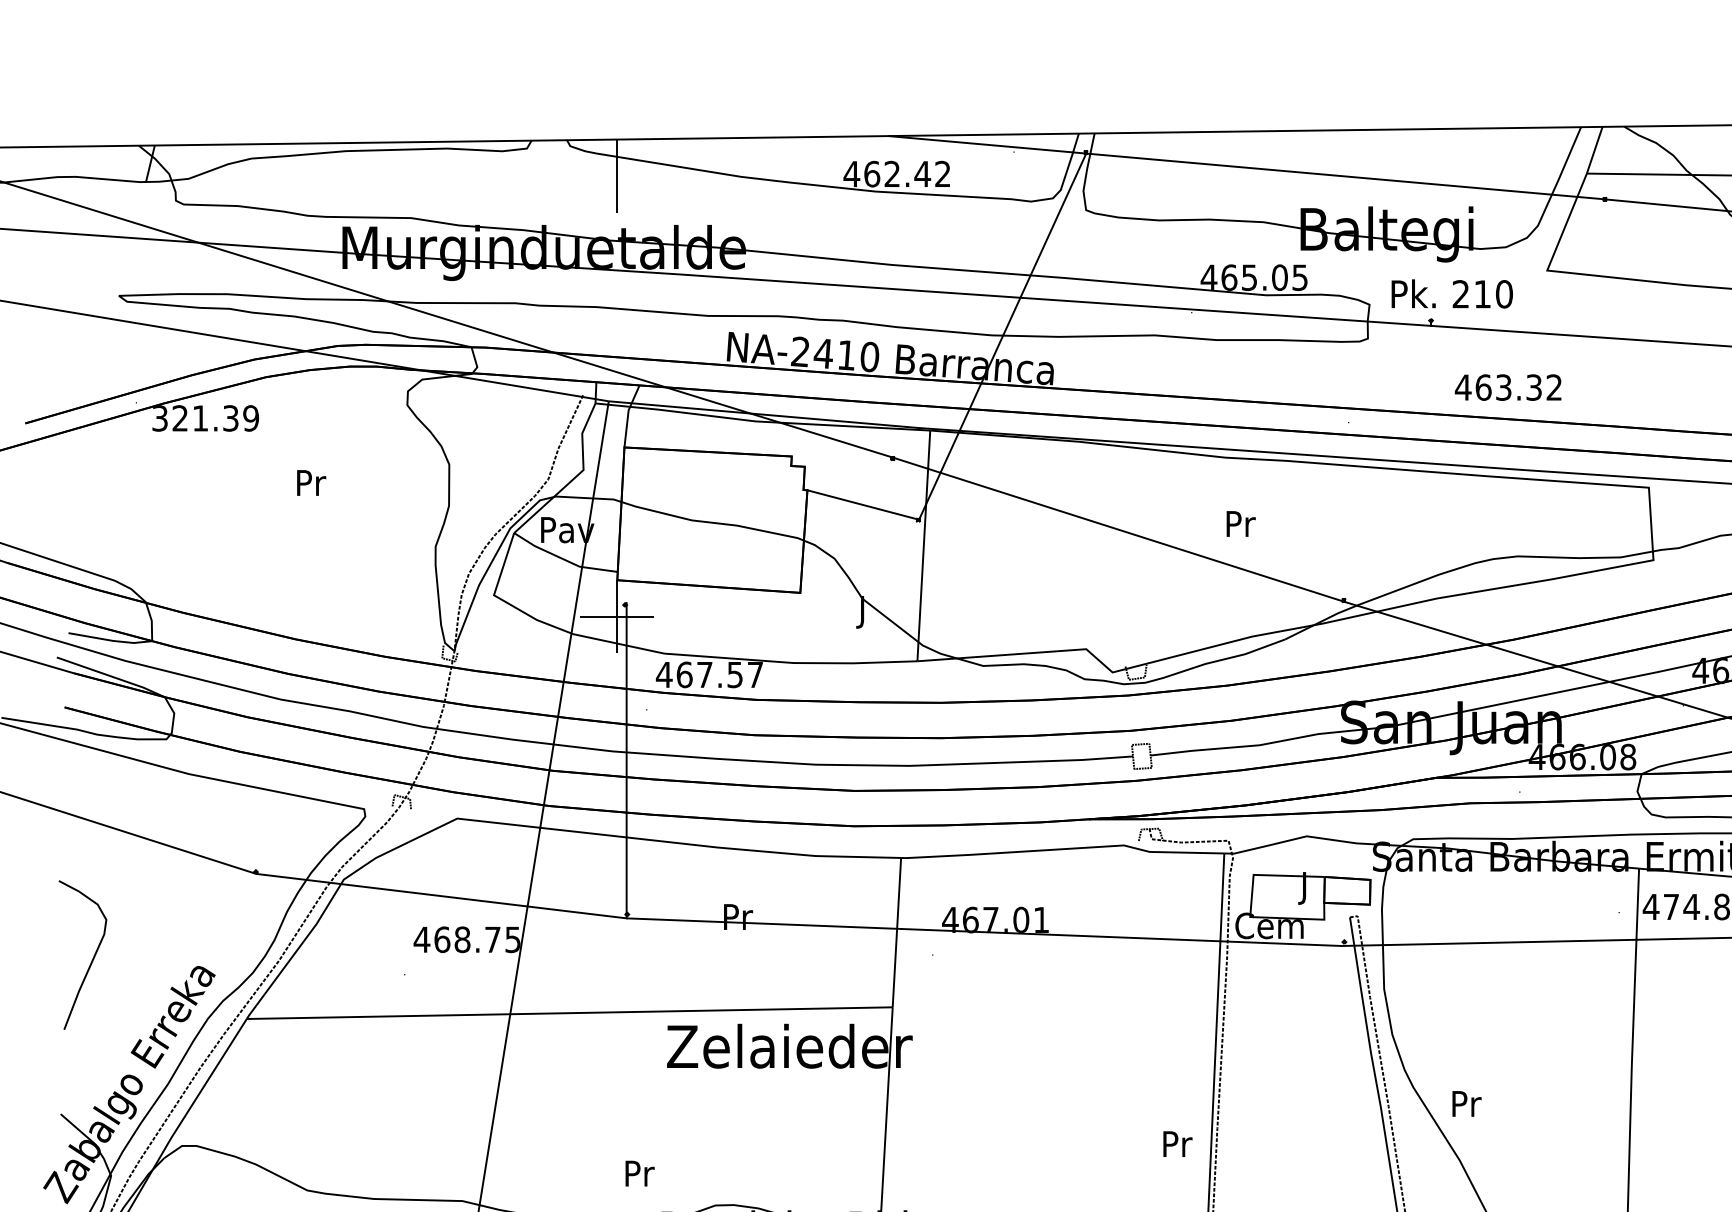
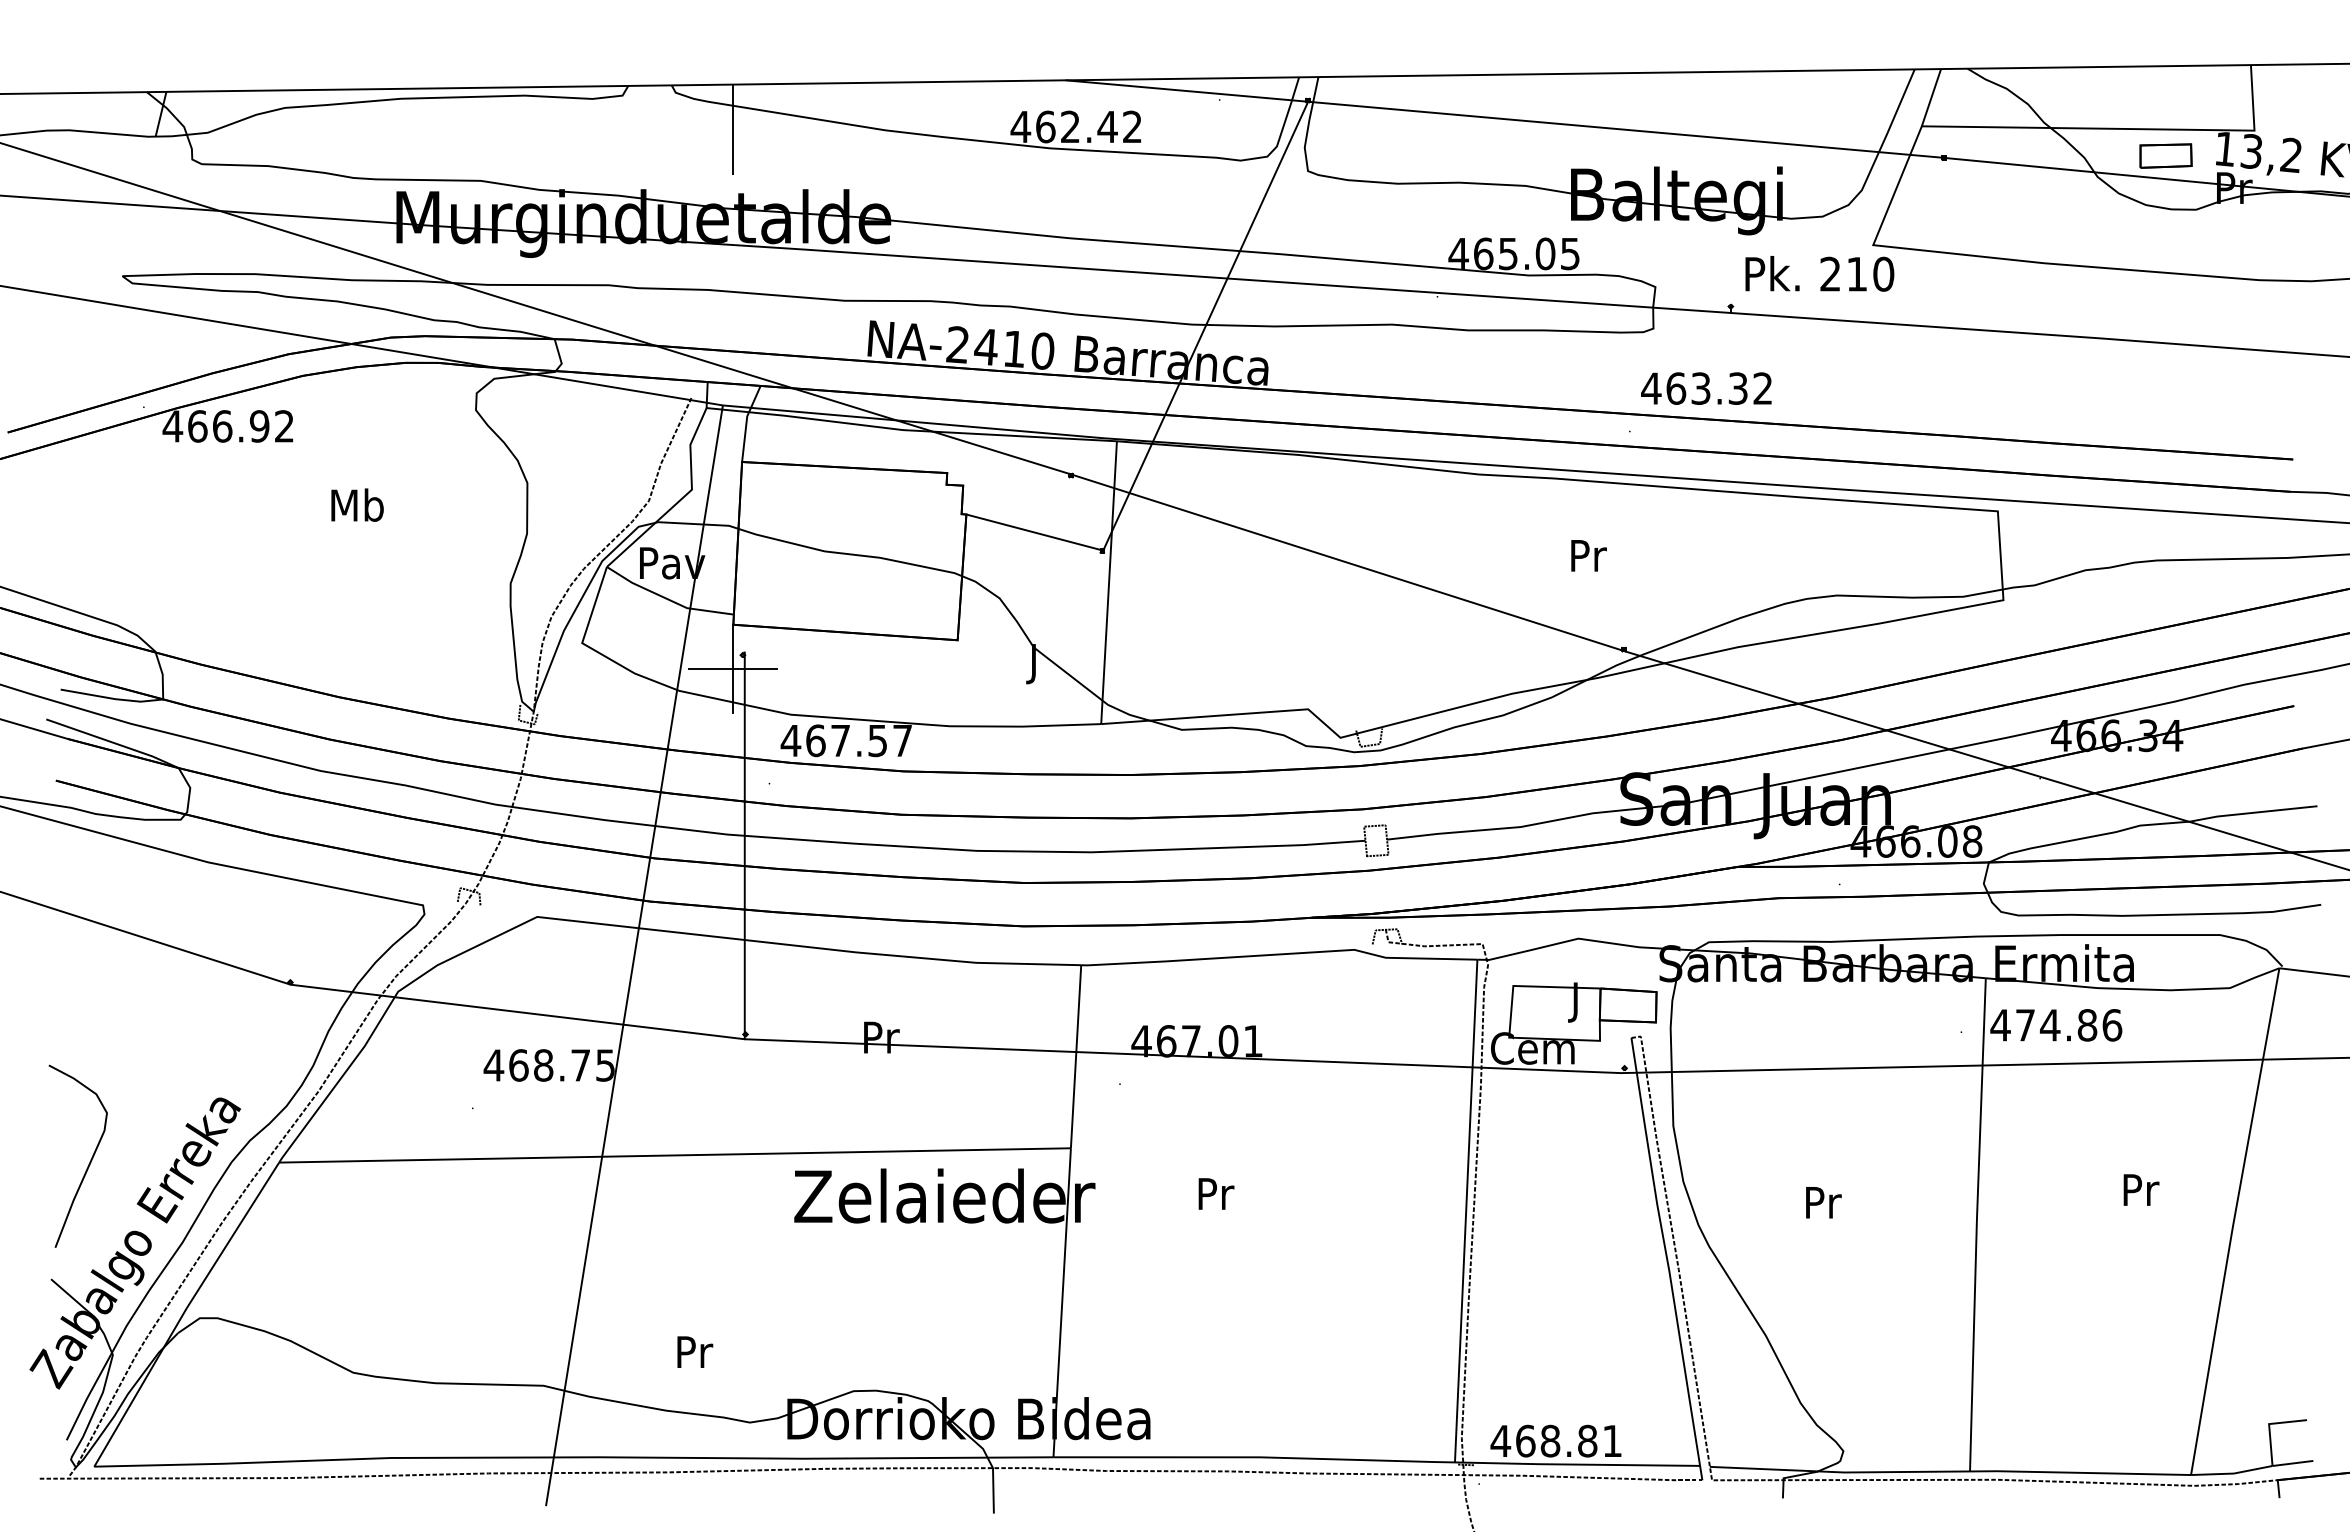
text: (1452, 293) -> (1819, 273), moved
text: (1508, 387) -> (1706, 388), moved
text: (205, 418) -> (228, 426), 321.39 -> 466.92
text: (310, 482) -> (357, 504), Pr -> Mb
text: (1240, 523) -> (1588, 555), moved
curve: (92, 959) -> (89, 1161), moved
text: (1466, 1103) -> (1823, 1202), moved
text: (1177, 1143) -> (1216, 1193), moved
text: (640, 1173) -> (695, 1351), moved

